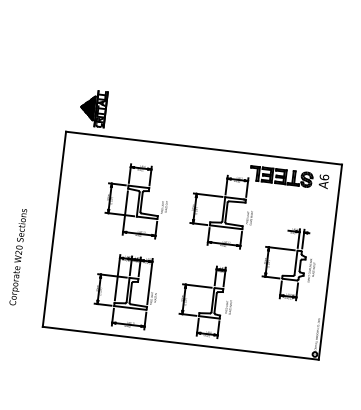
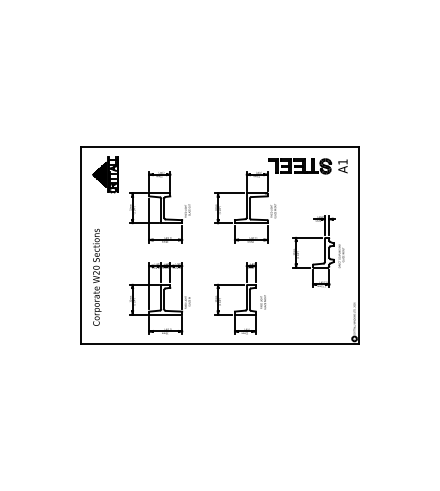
part: (93, 108) -> (105, 174), moved
text: (324, 176) -> (342, 161), A6 -> A1
text: (19, 256) -> (97, 276), moved

